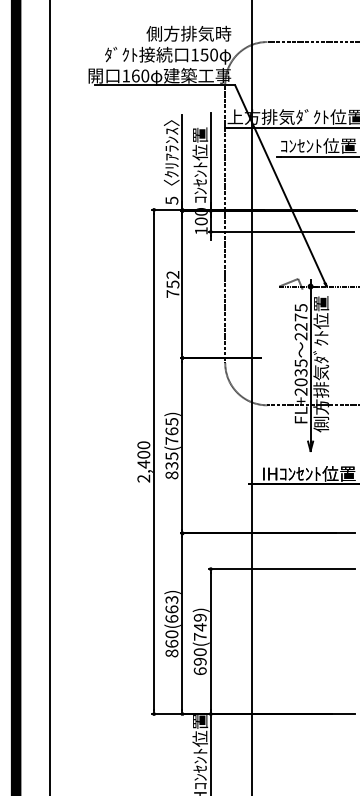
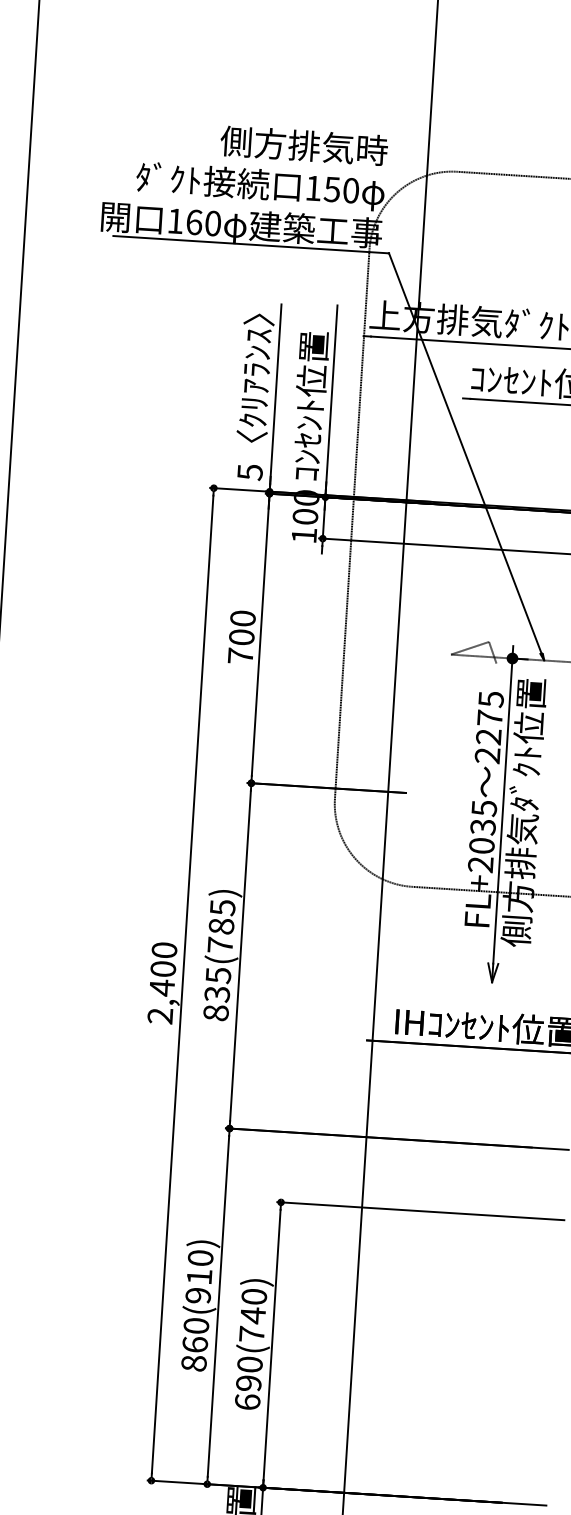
text: (172, 279) -> (241, 627), 752 -> 700
text: (171, 431) -> (220, 926), 835(765) -> 835(785)
text: (171, 609) -> (198, 1276), 860(663) -> 860(910)
text: (200, 617) -> (254, 1296), 690(749) -> 690(740)

